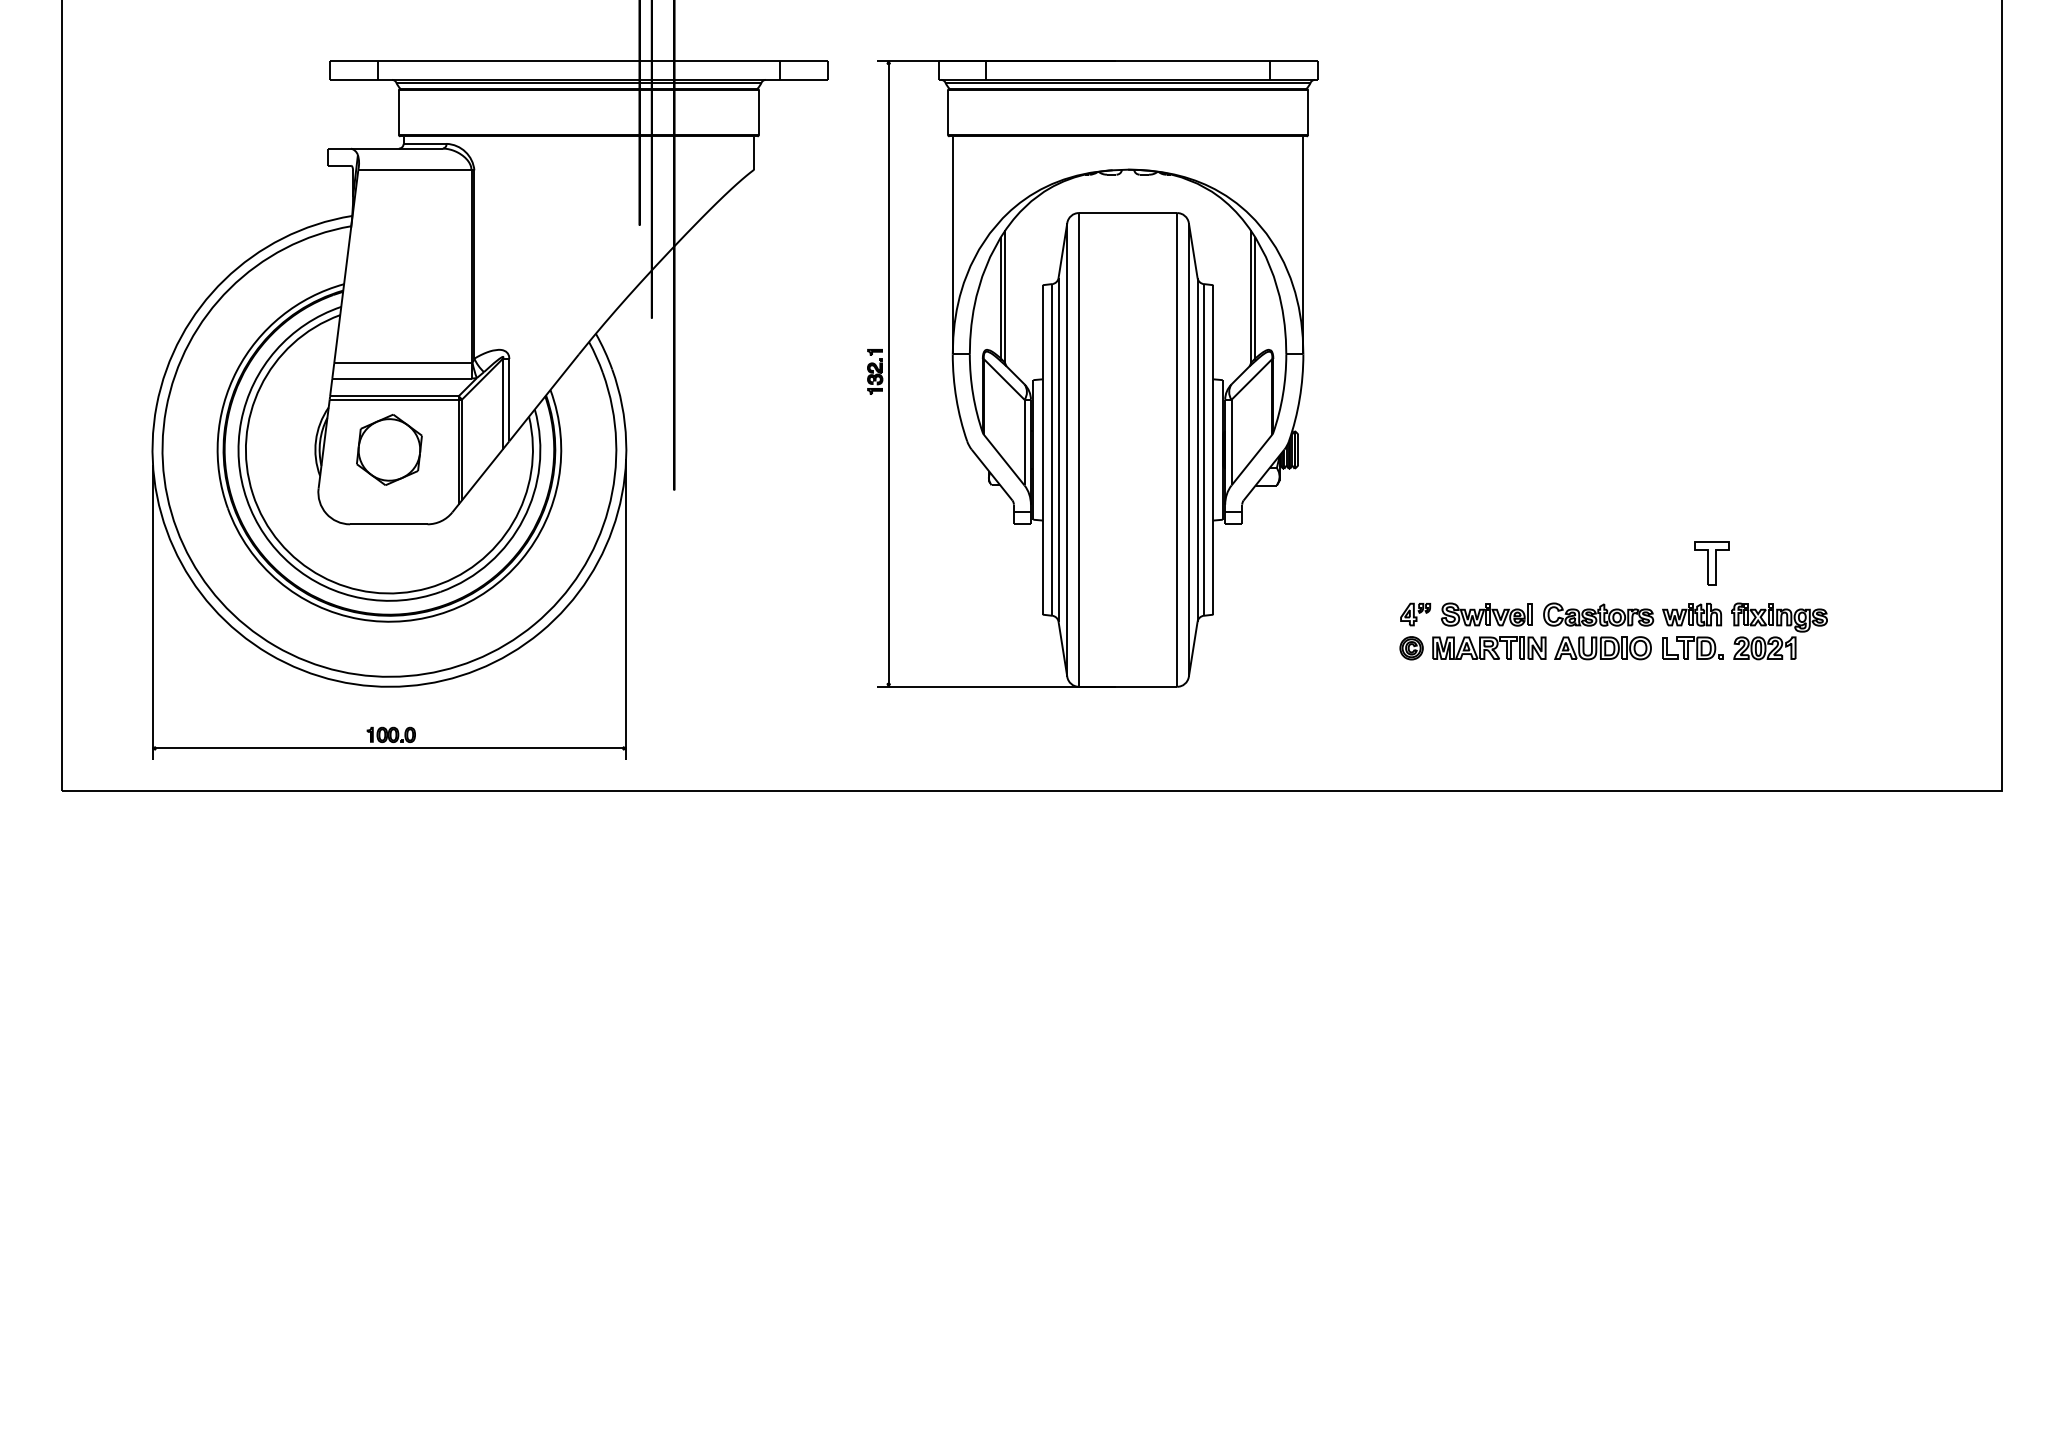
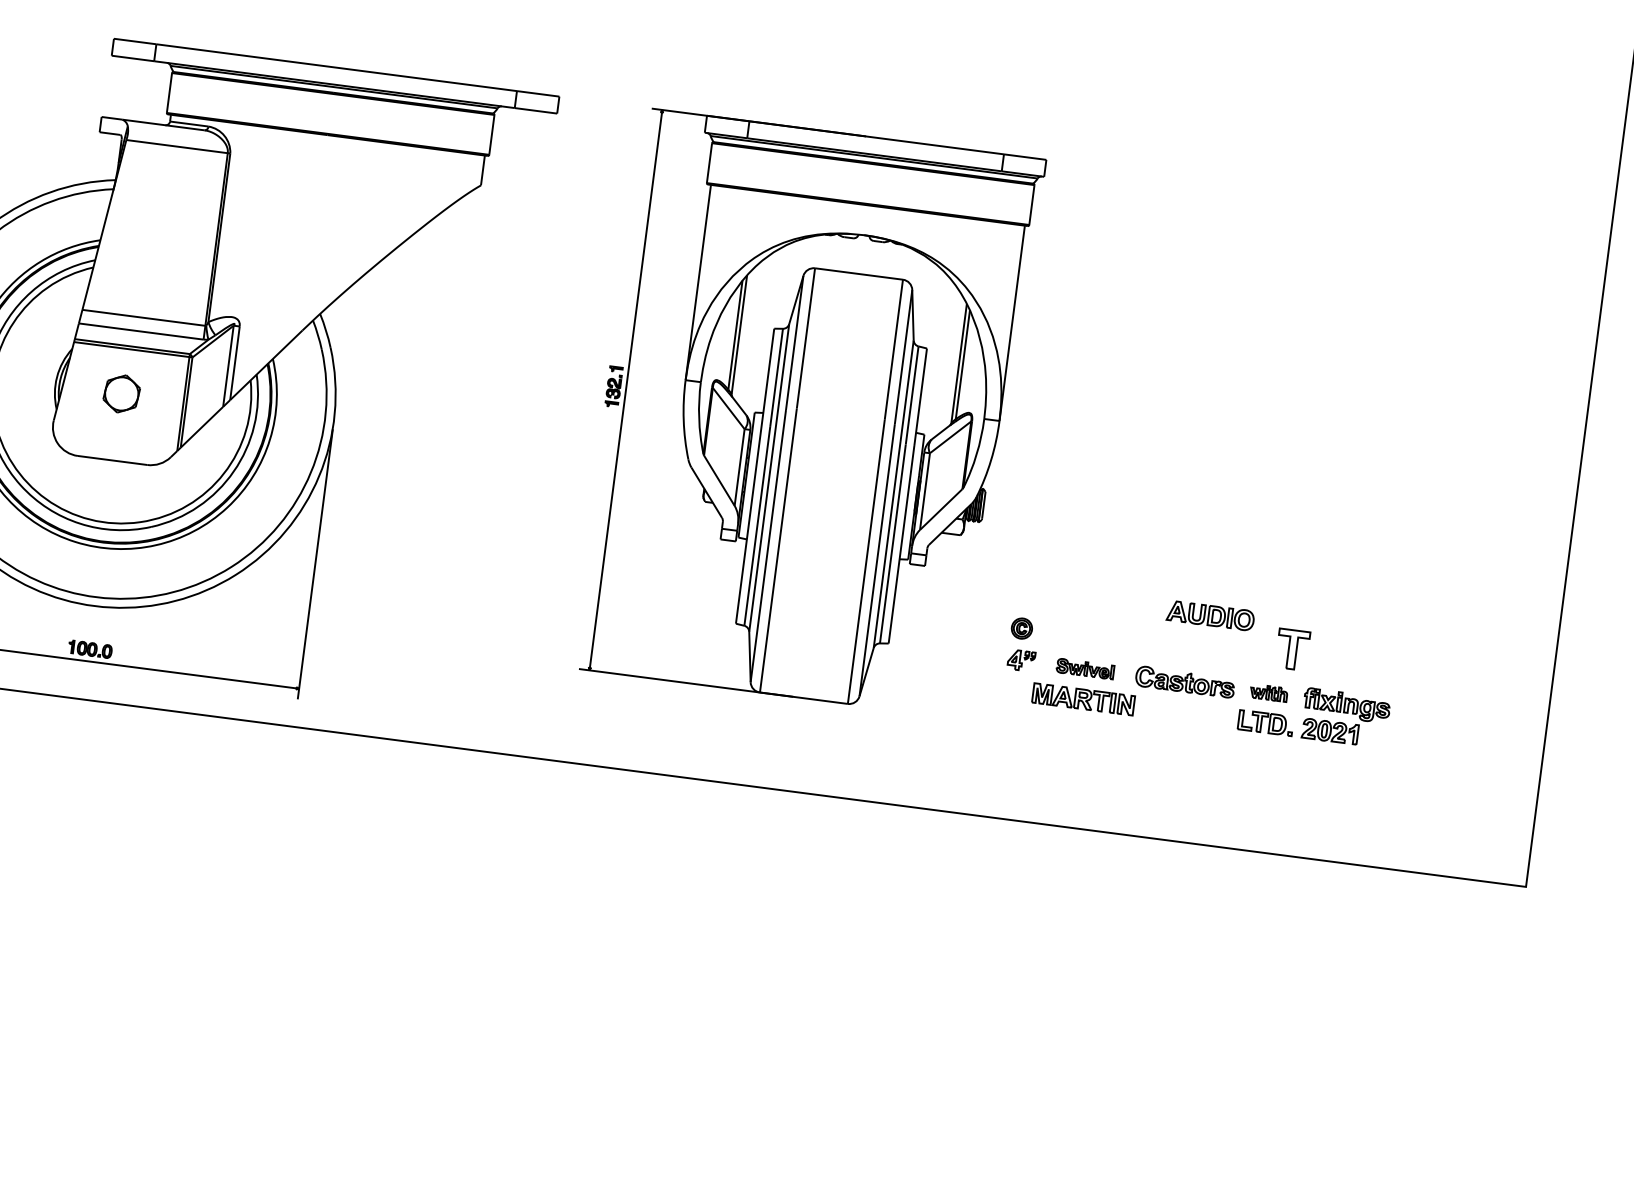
part: (1092, 373) -> (808, 413), moved
part: (389, 449) -> (121, 393), size x0.6
part: (1486, 614) -> (1084, 668), size x0.7
part: (1691, 614) -> (1268, 692), size x0.7
part: (1411, 648) -> (1021, 628), moved
part: (1602, 648) -> (1210, 615), moved

